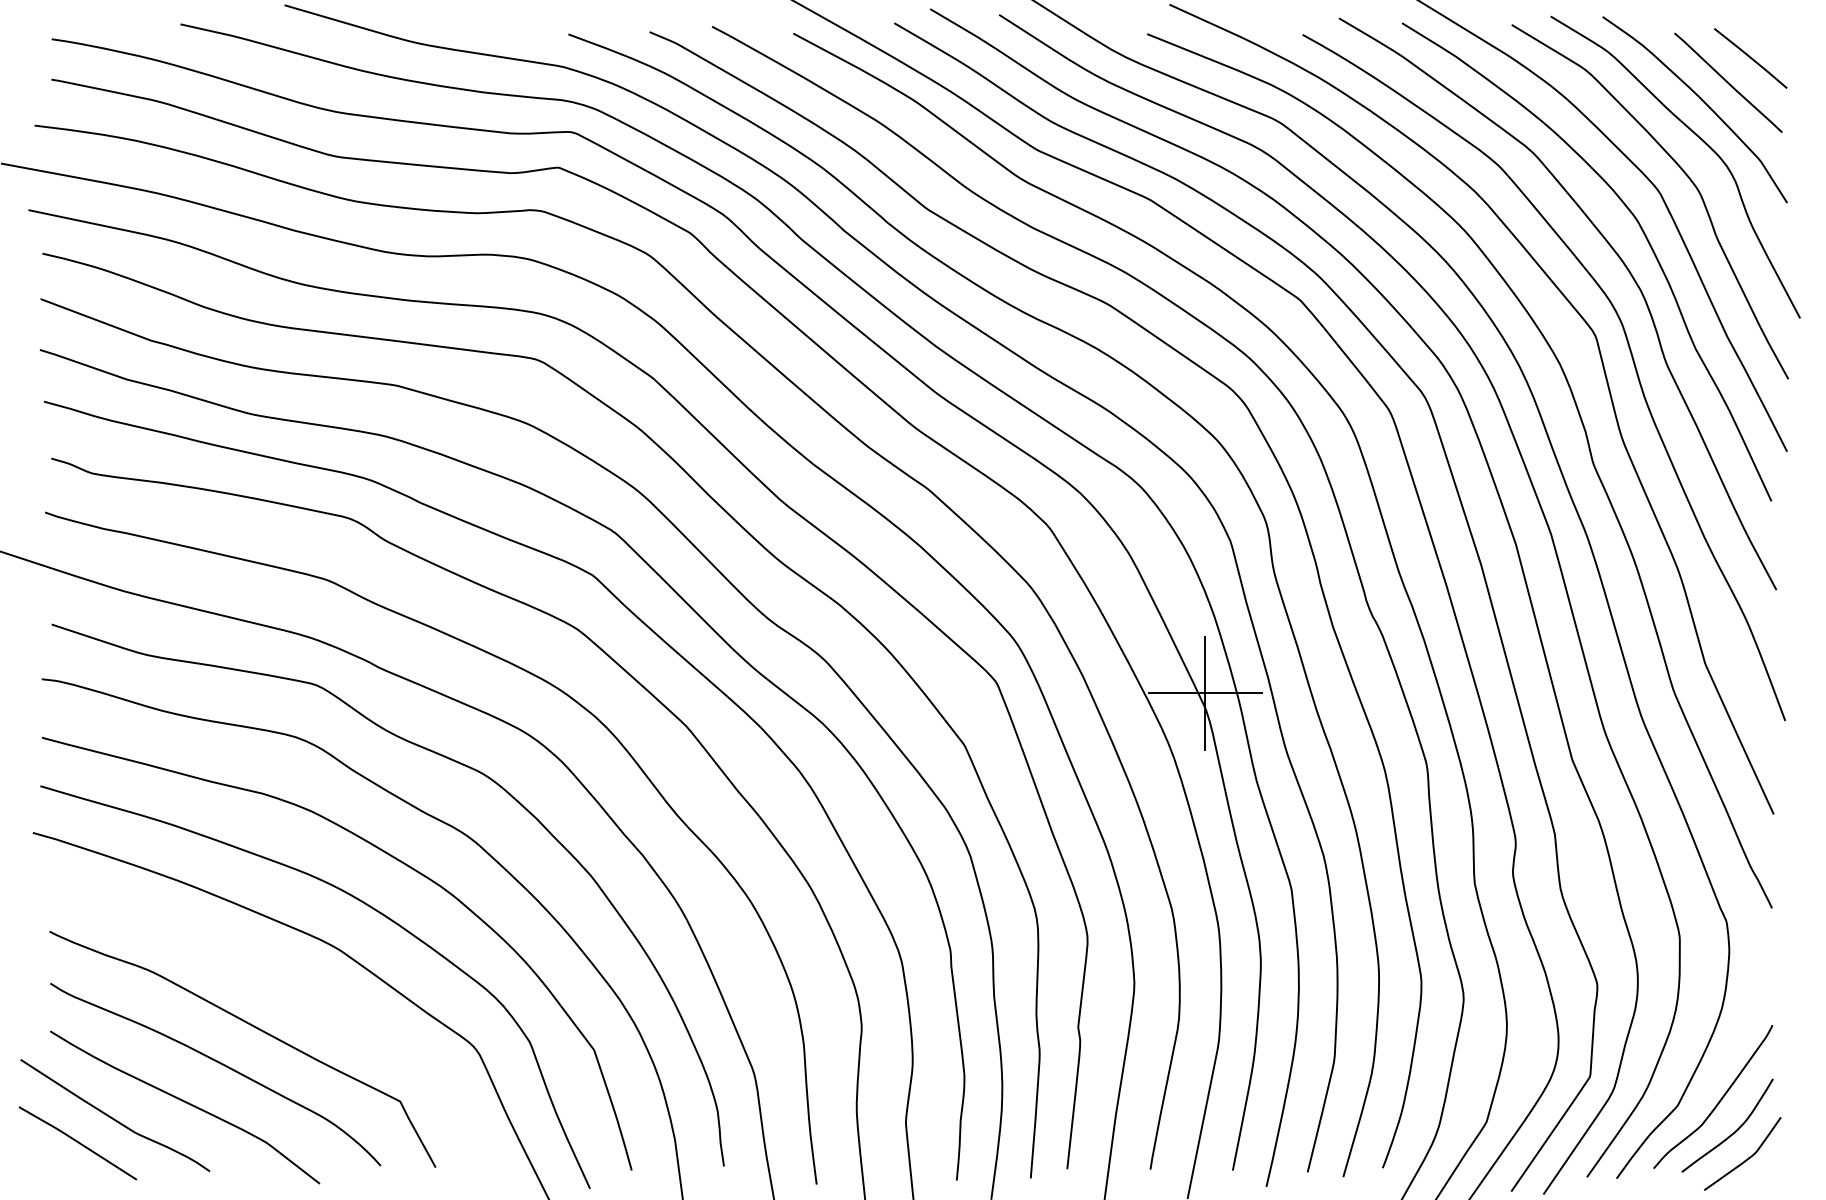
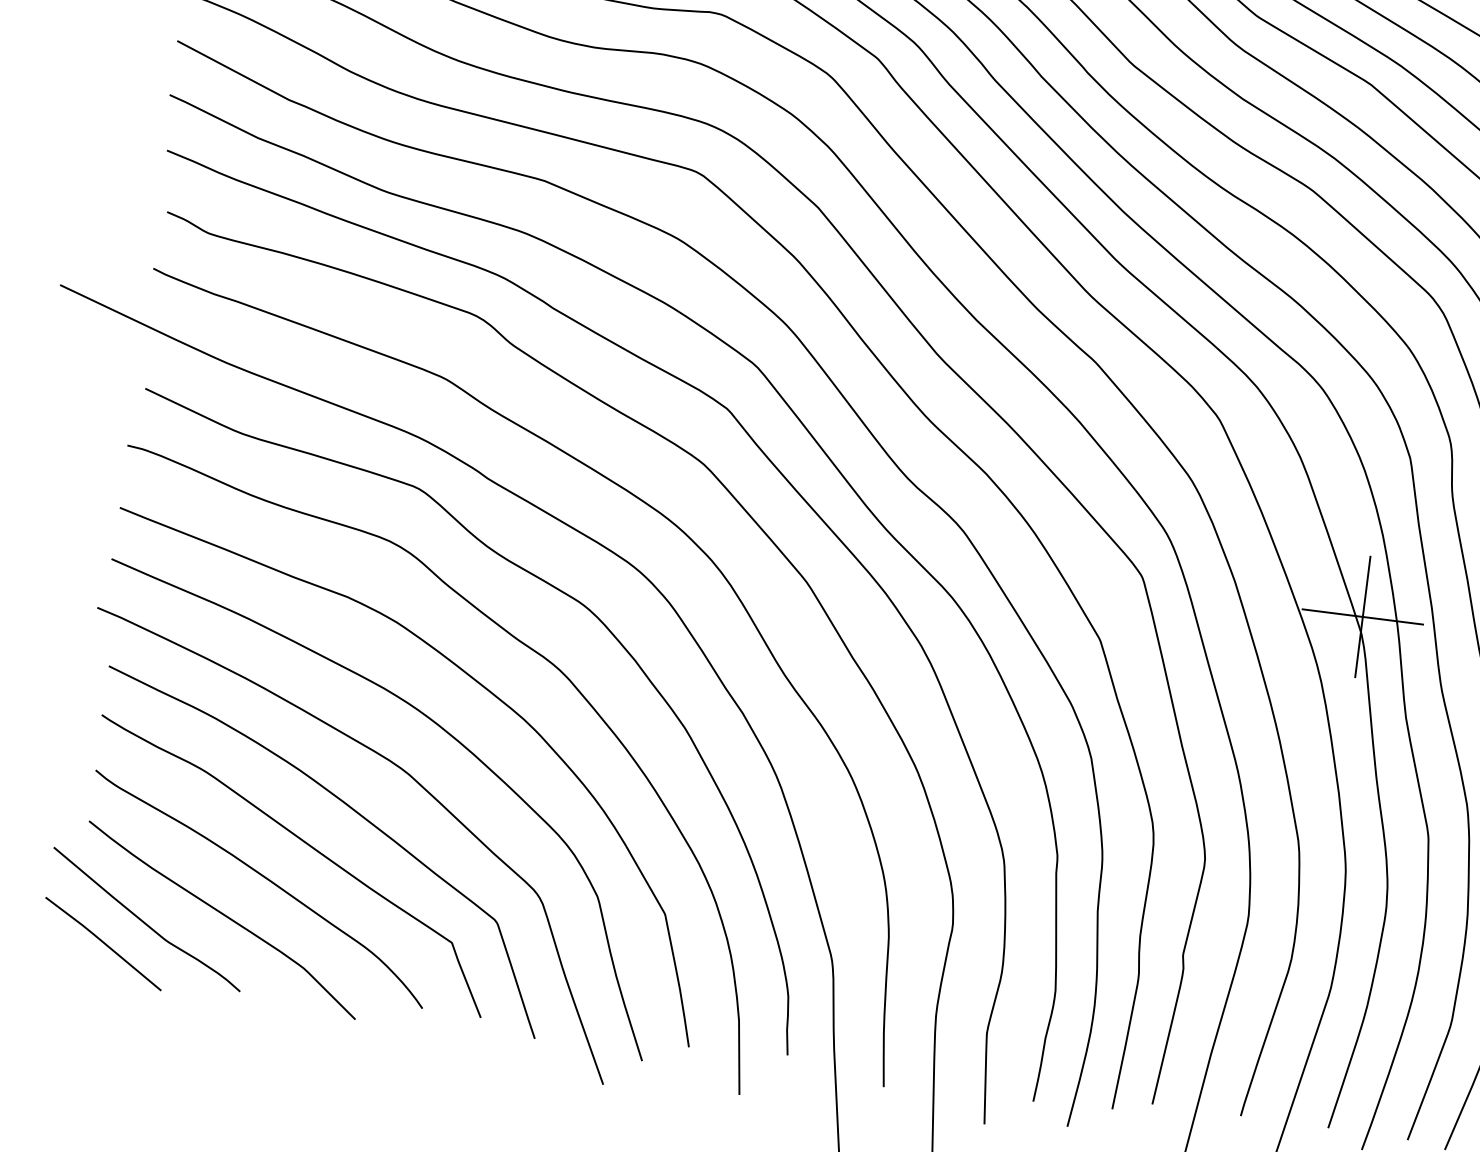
curve: (290, 989) -> (350, 808), added

